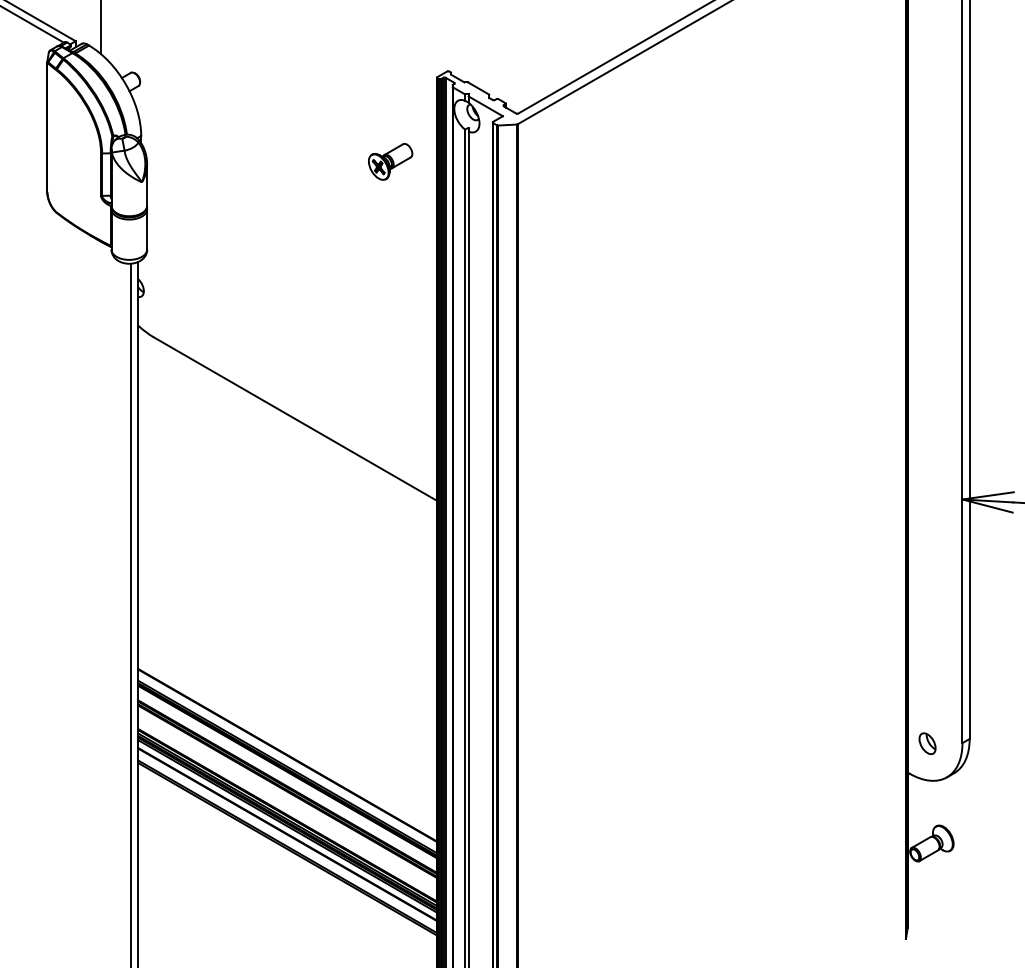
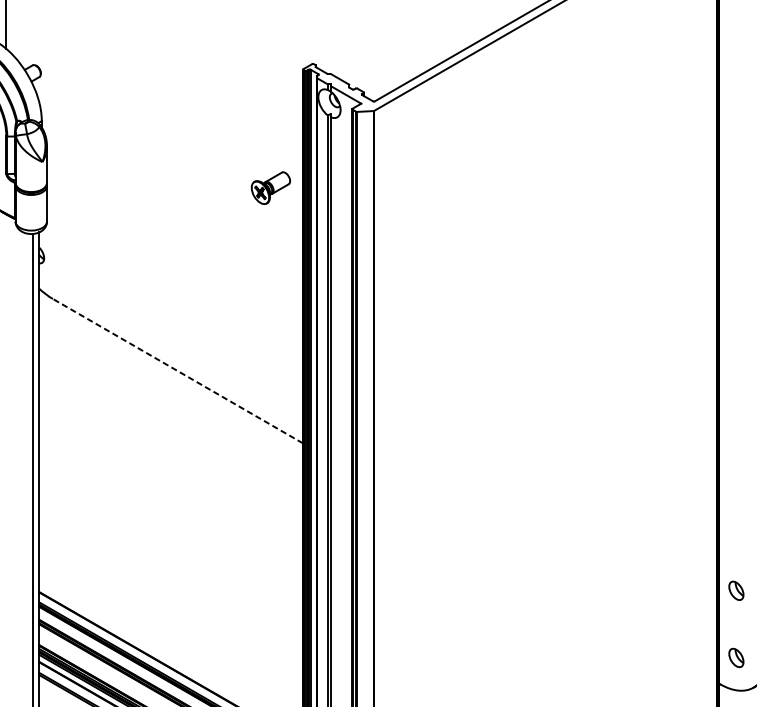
part: (390, 161) -> (270, 187), moved
line: (294, 418) -> (177, 370), solid -> dashed
part: (927, 667) -> (736, 590), added

